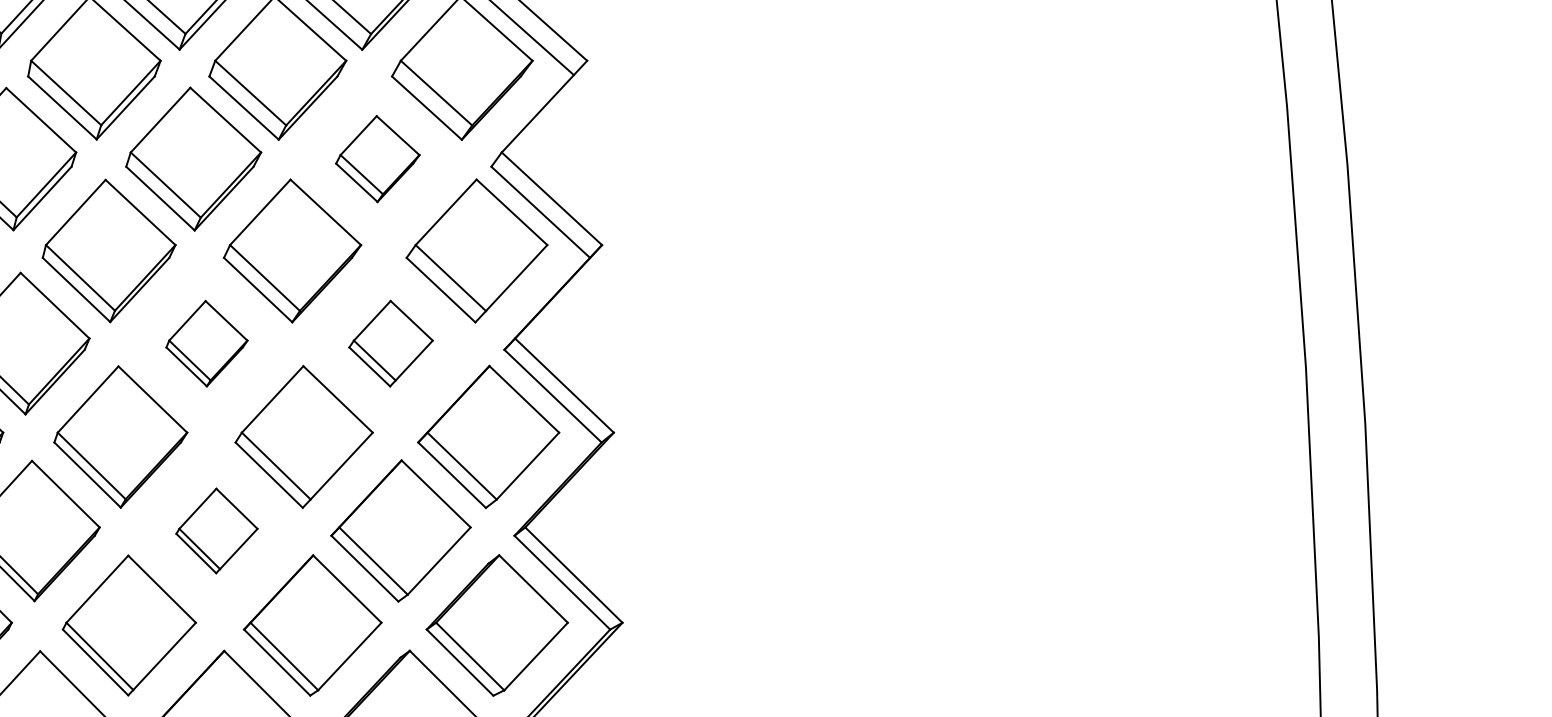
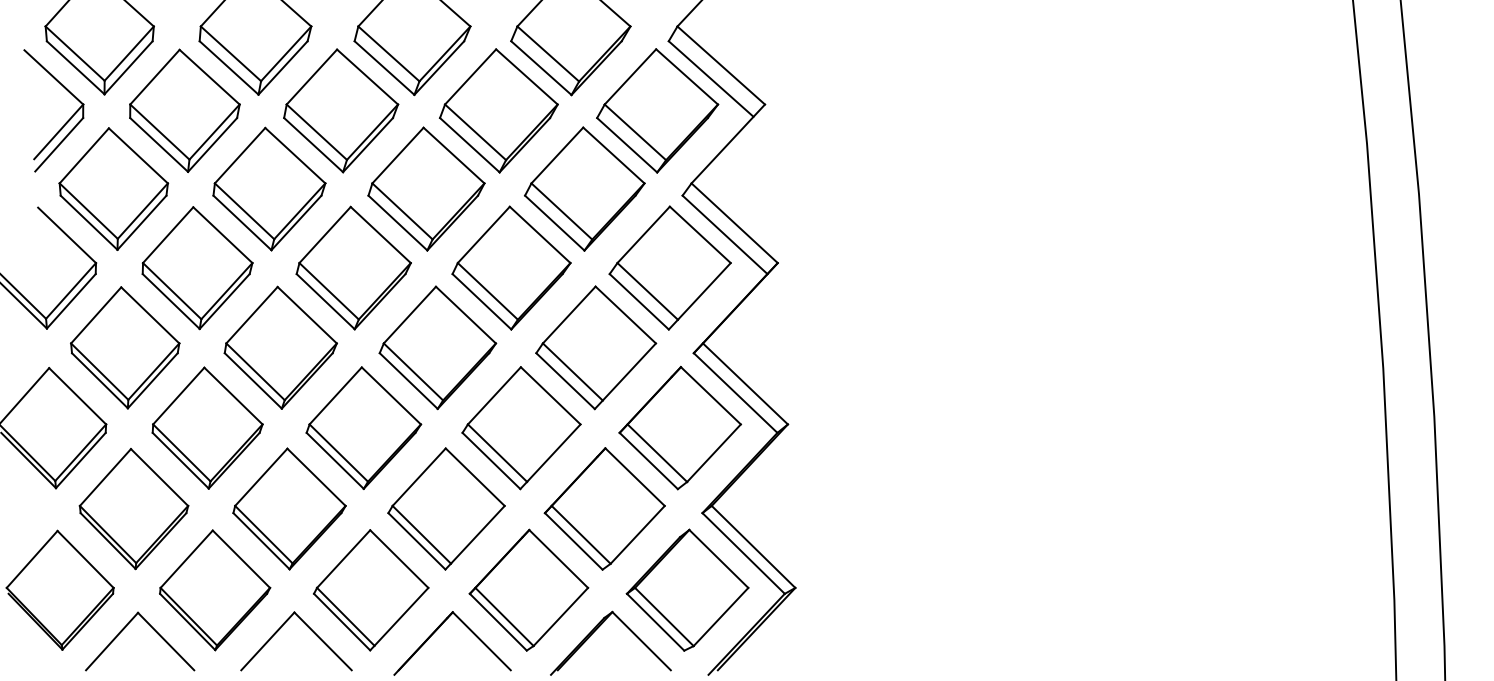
part: (377, 158) -> (584, 188), size x1.67
part: (206, 343) -> (437, 347), size x1.67
part: (391, 343) -> (596, 347), size x1.67
part: (216, 530) -> (446, 508), size x1.67

